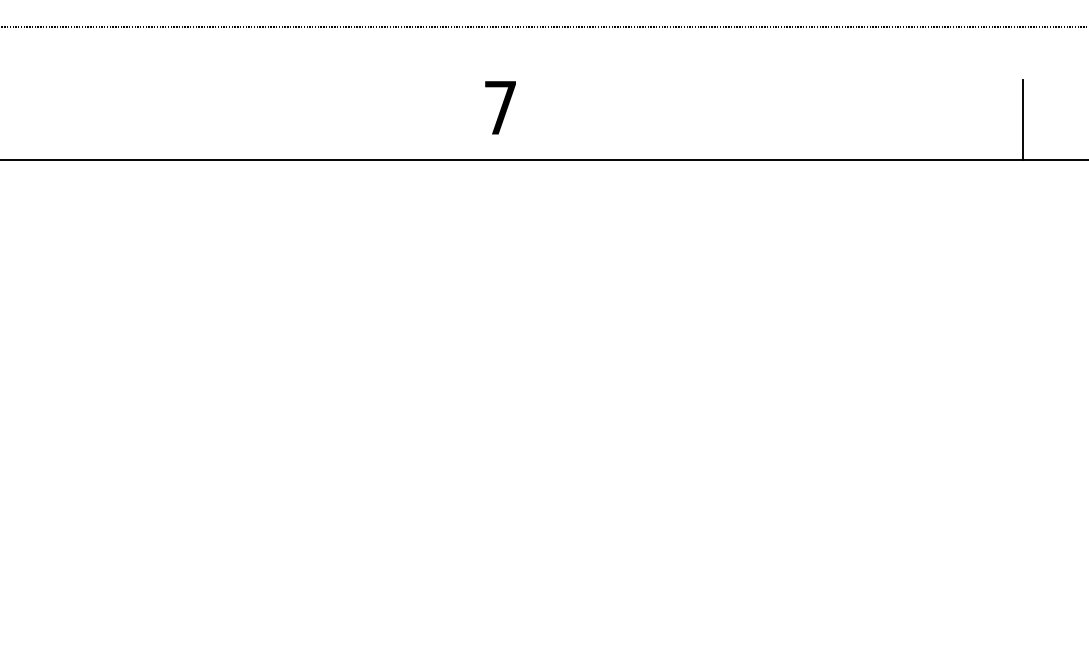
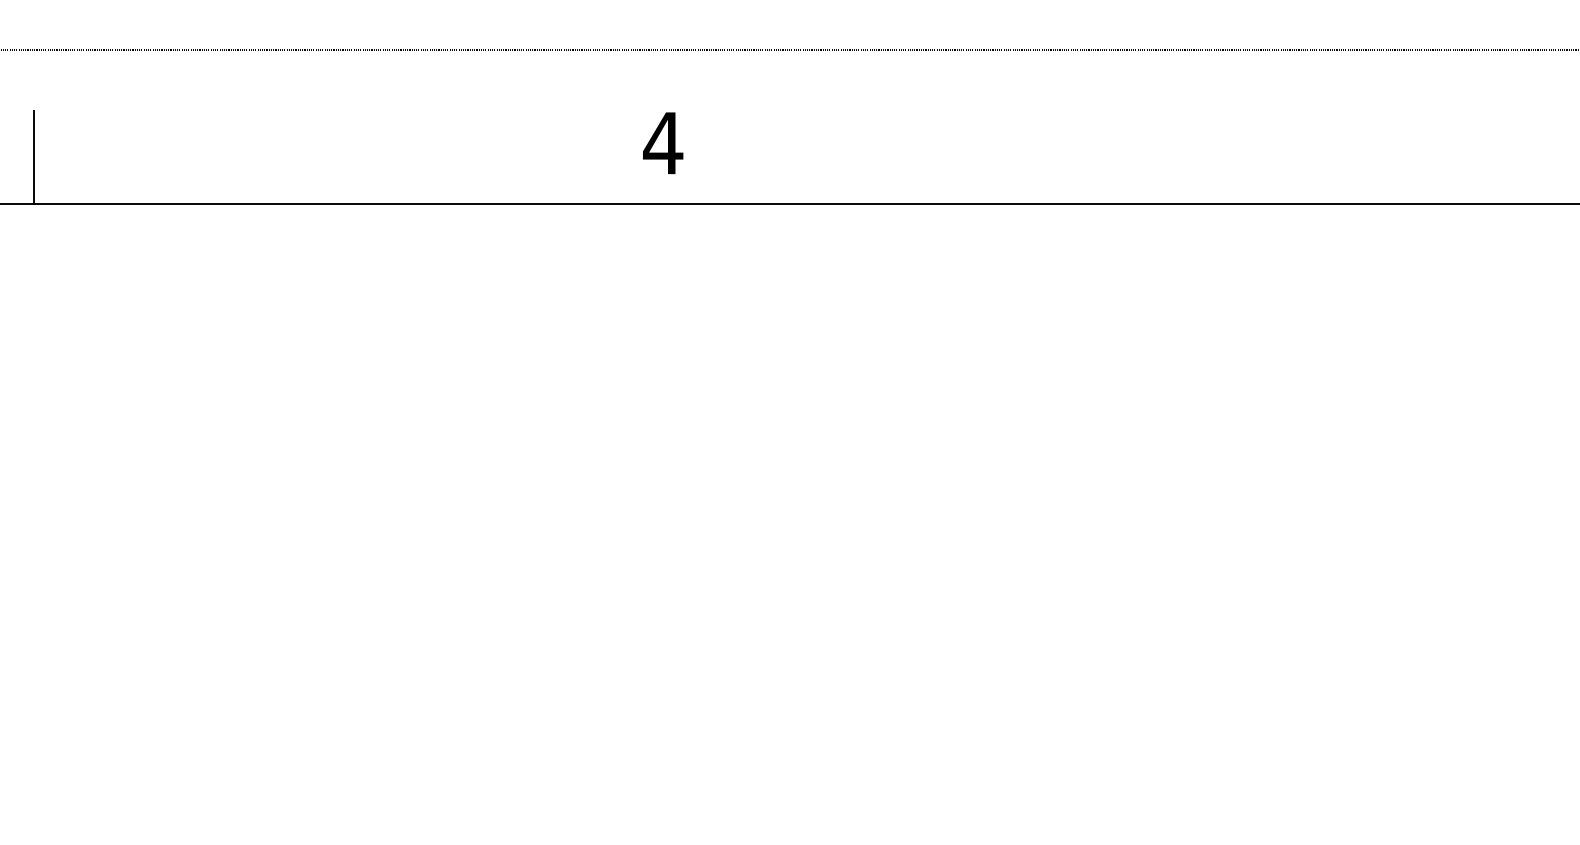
text: (500, 108) -> (663, 143), 7 -> 4
line: (1022, 120) -> (1267, 157), removed

